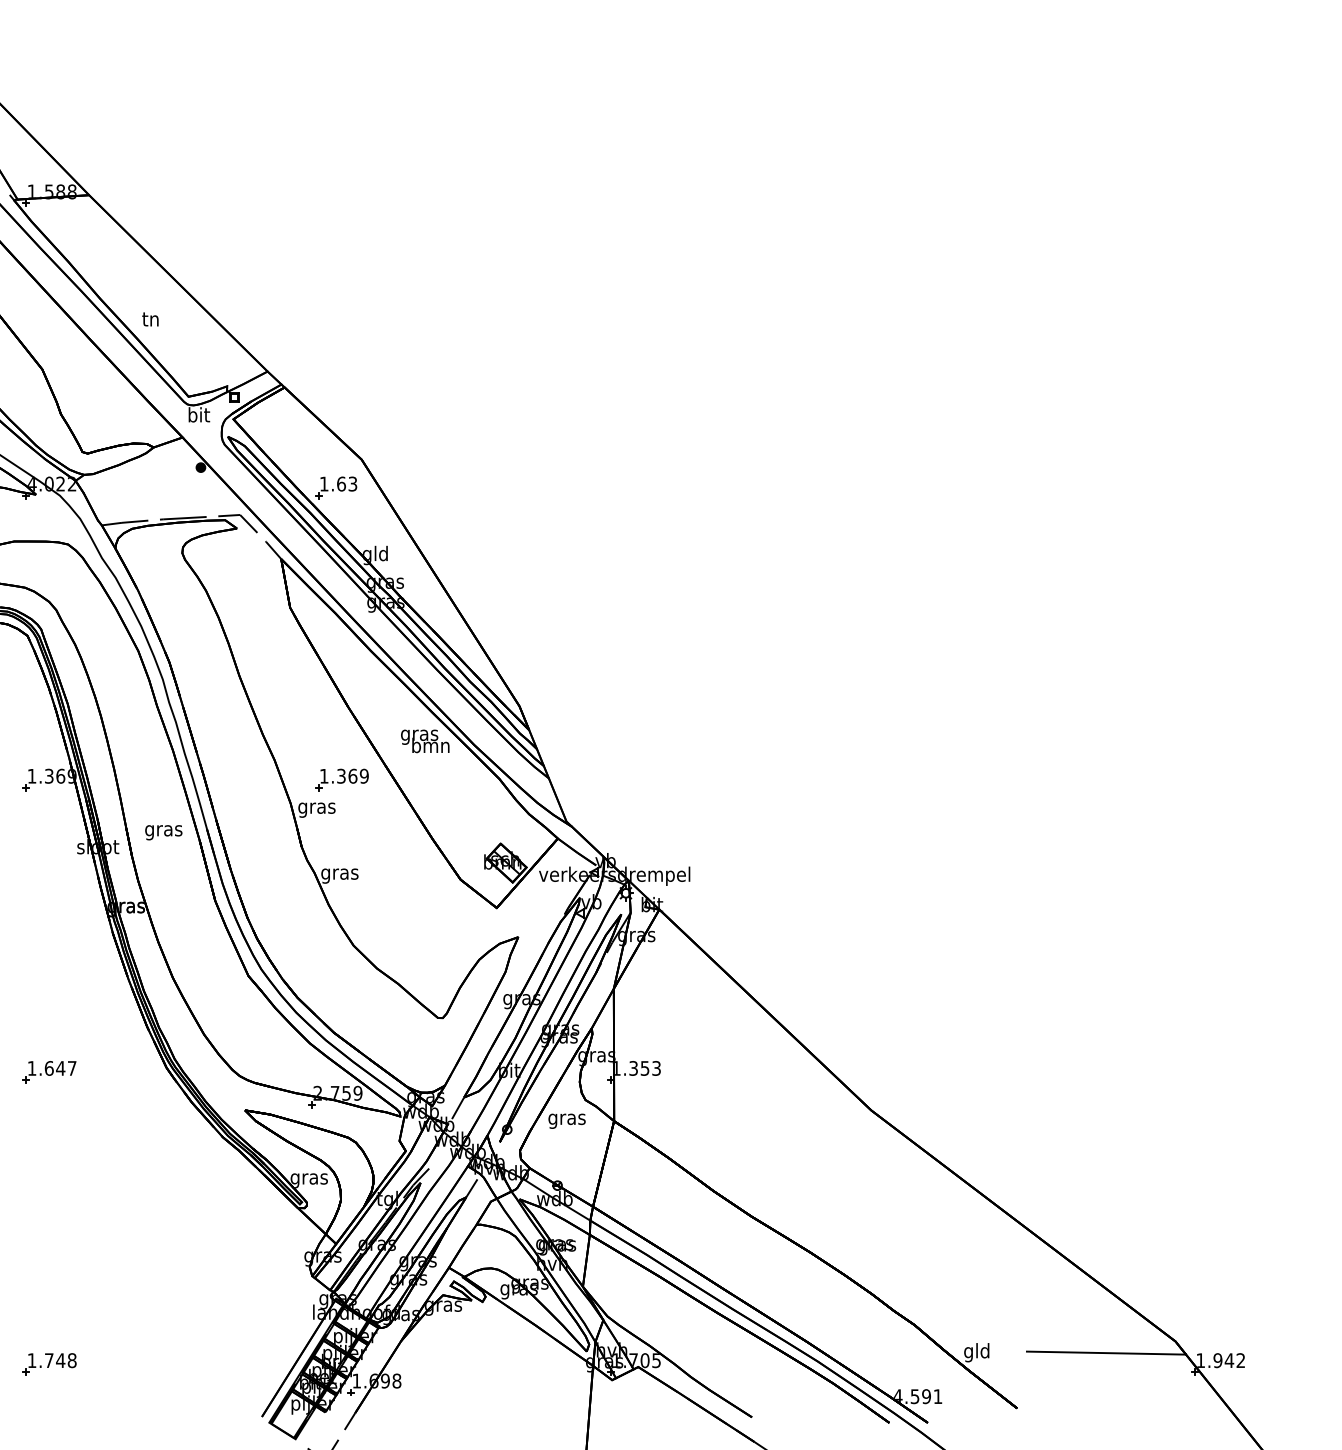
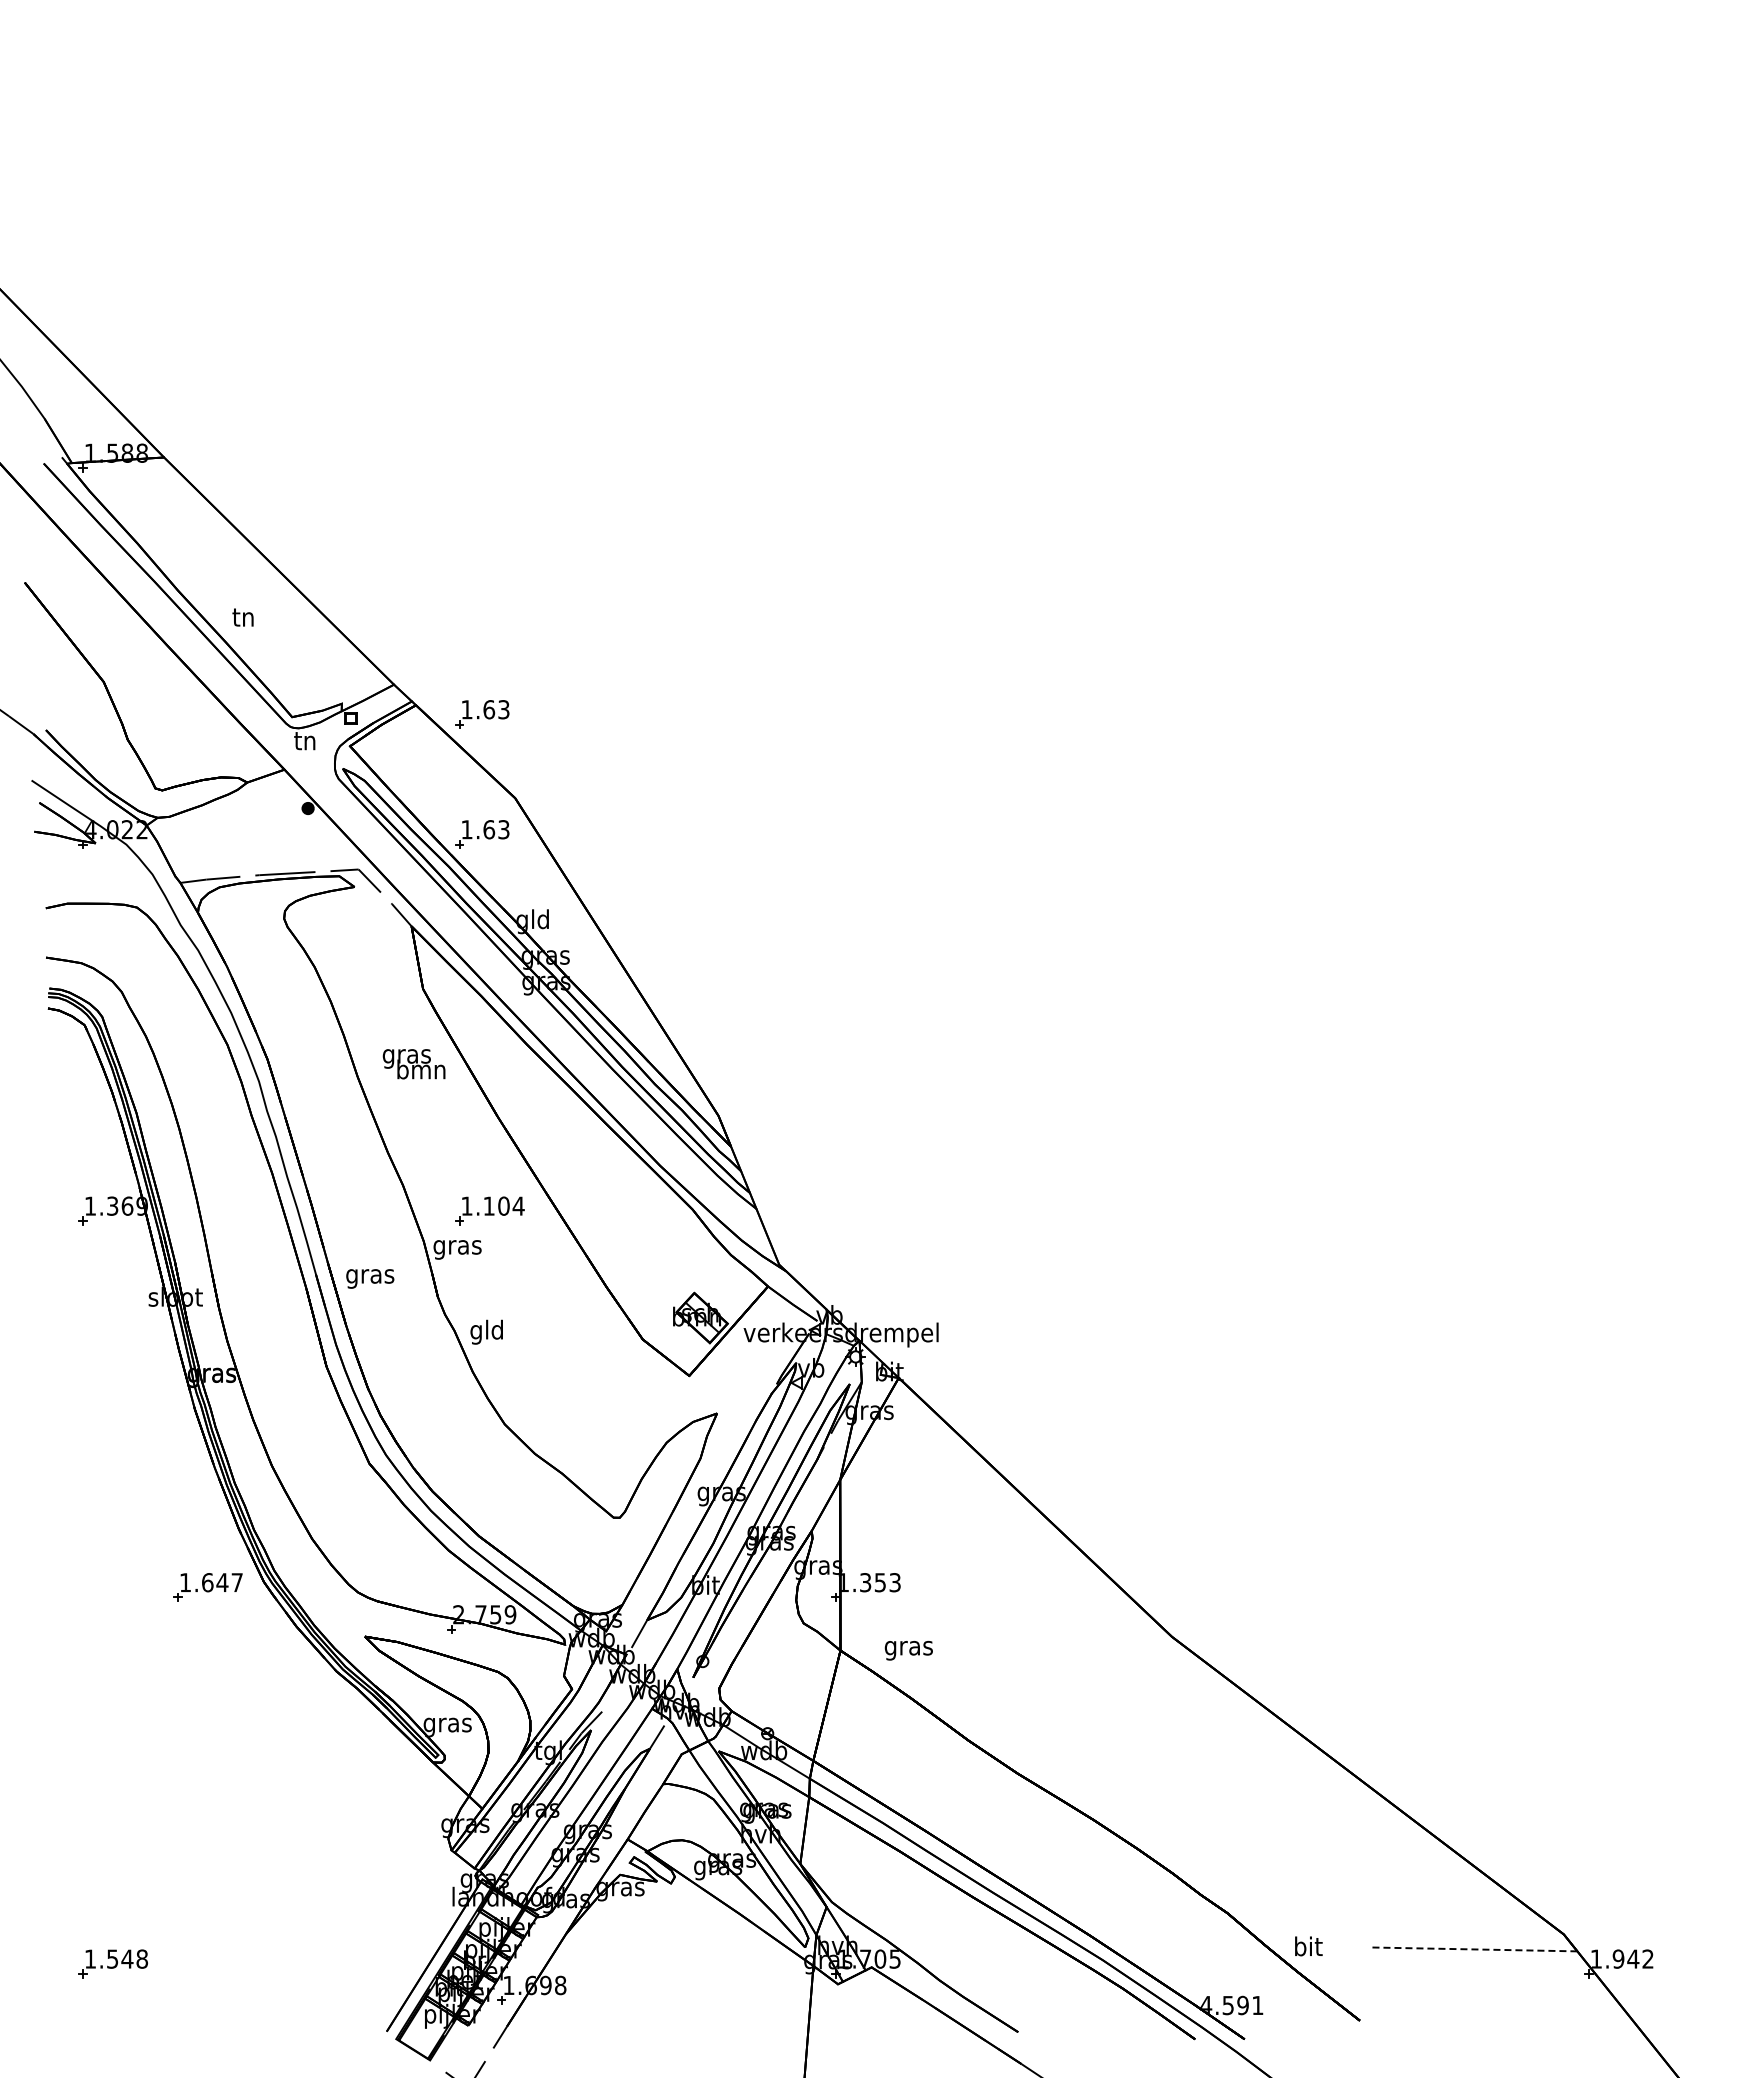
part: (336, 394) -> (482, 714), added
text: (198, 414) -> (305, 740), bit -> tn
text: (424, 741) -> (413, 1064), moved
text: (352, 775) -> (503, 1205), 1.369 -> 1.104
text: (163, 832) -> (370, 1278), moved
text: (340, 873) -> (487, 1331), gras -> gld
part: (49, 1072) -> (207, 1587), moved
text: (566, 1121) -> (908, 1650), moved
text: (976, 1352) -> (1307, 1948), gld -> bit
line: (1106, 1353) -> (1474, 1949), solid -> dashed
text: (49, 1360) -> (112, 1958), 1.748 -> 1.548

